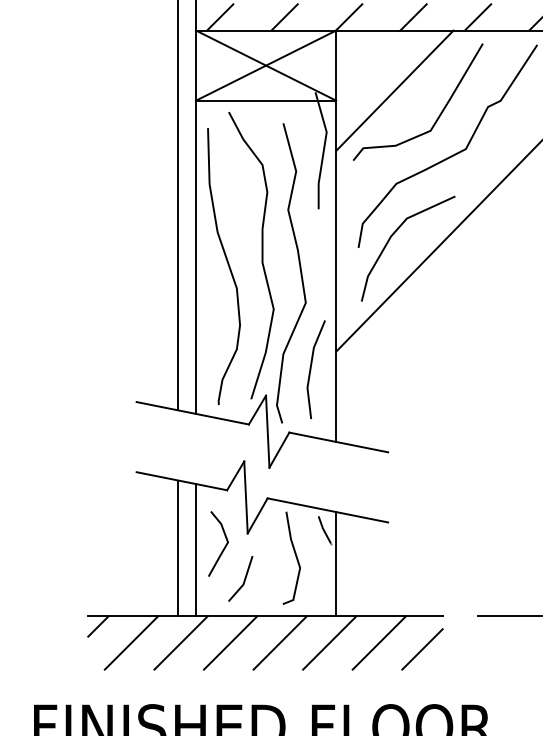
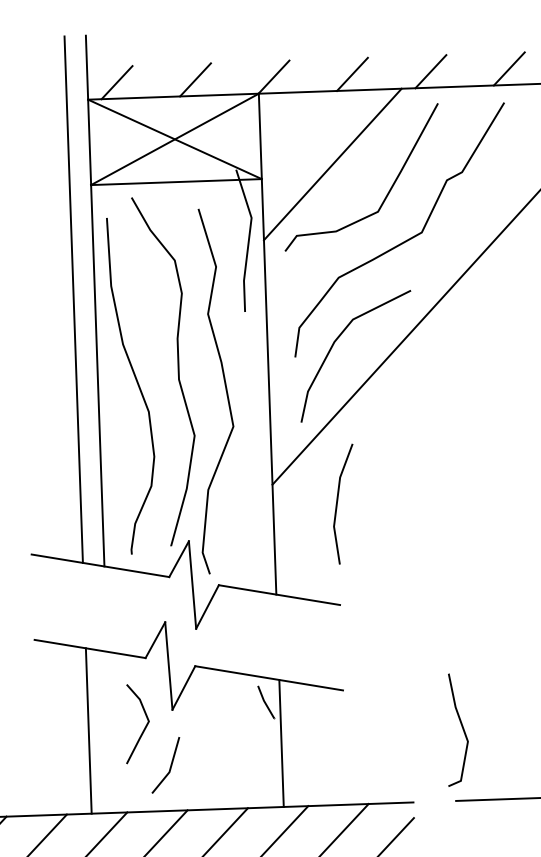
line: (311, 369) -> (338, 504), moved
line: (196, 550) -> (110, 732), removed
curve: (295, 557) -> (461, 728), moved

